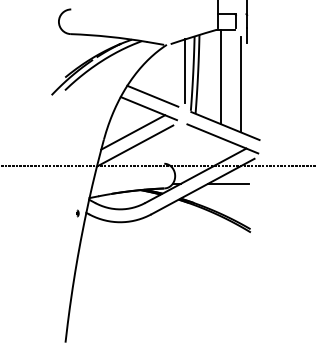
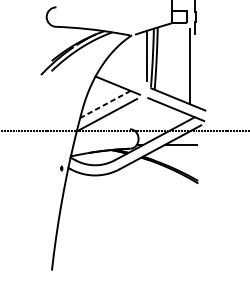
line: (220, 76) -> (174, 60), removed
line: (152, 95) -> (120, 75), removed
line: (132, 132) -> (104, 104), solid -> dashed

